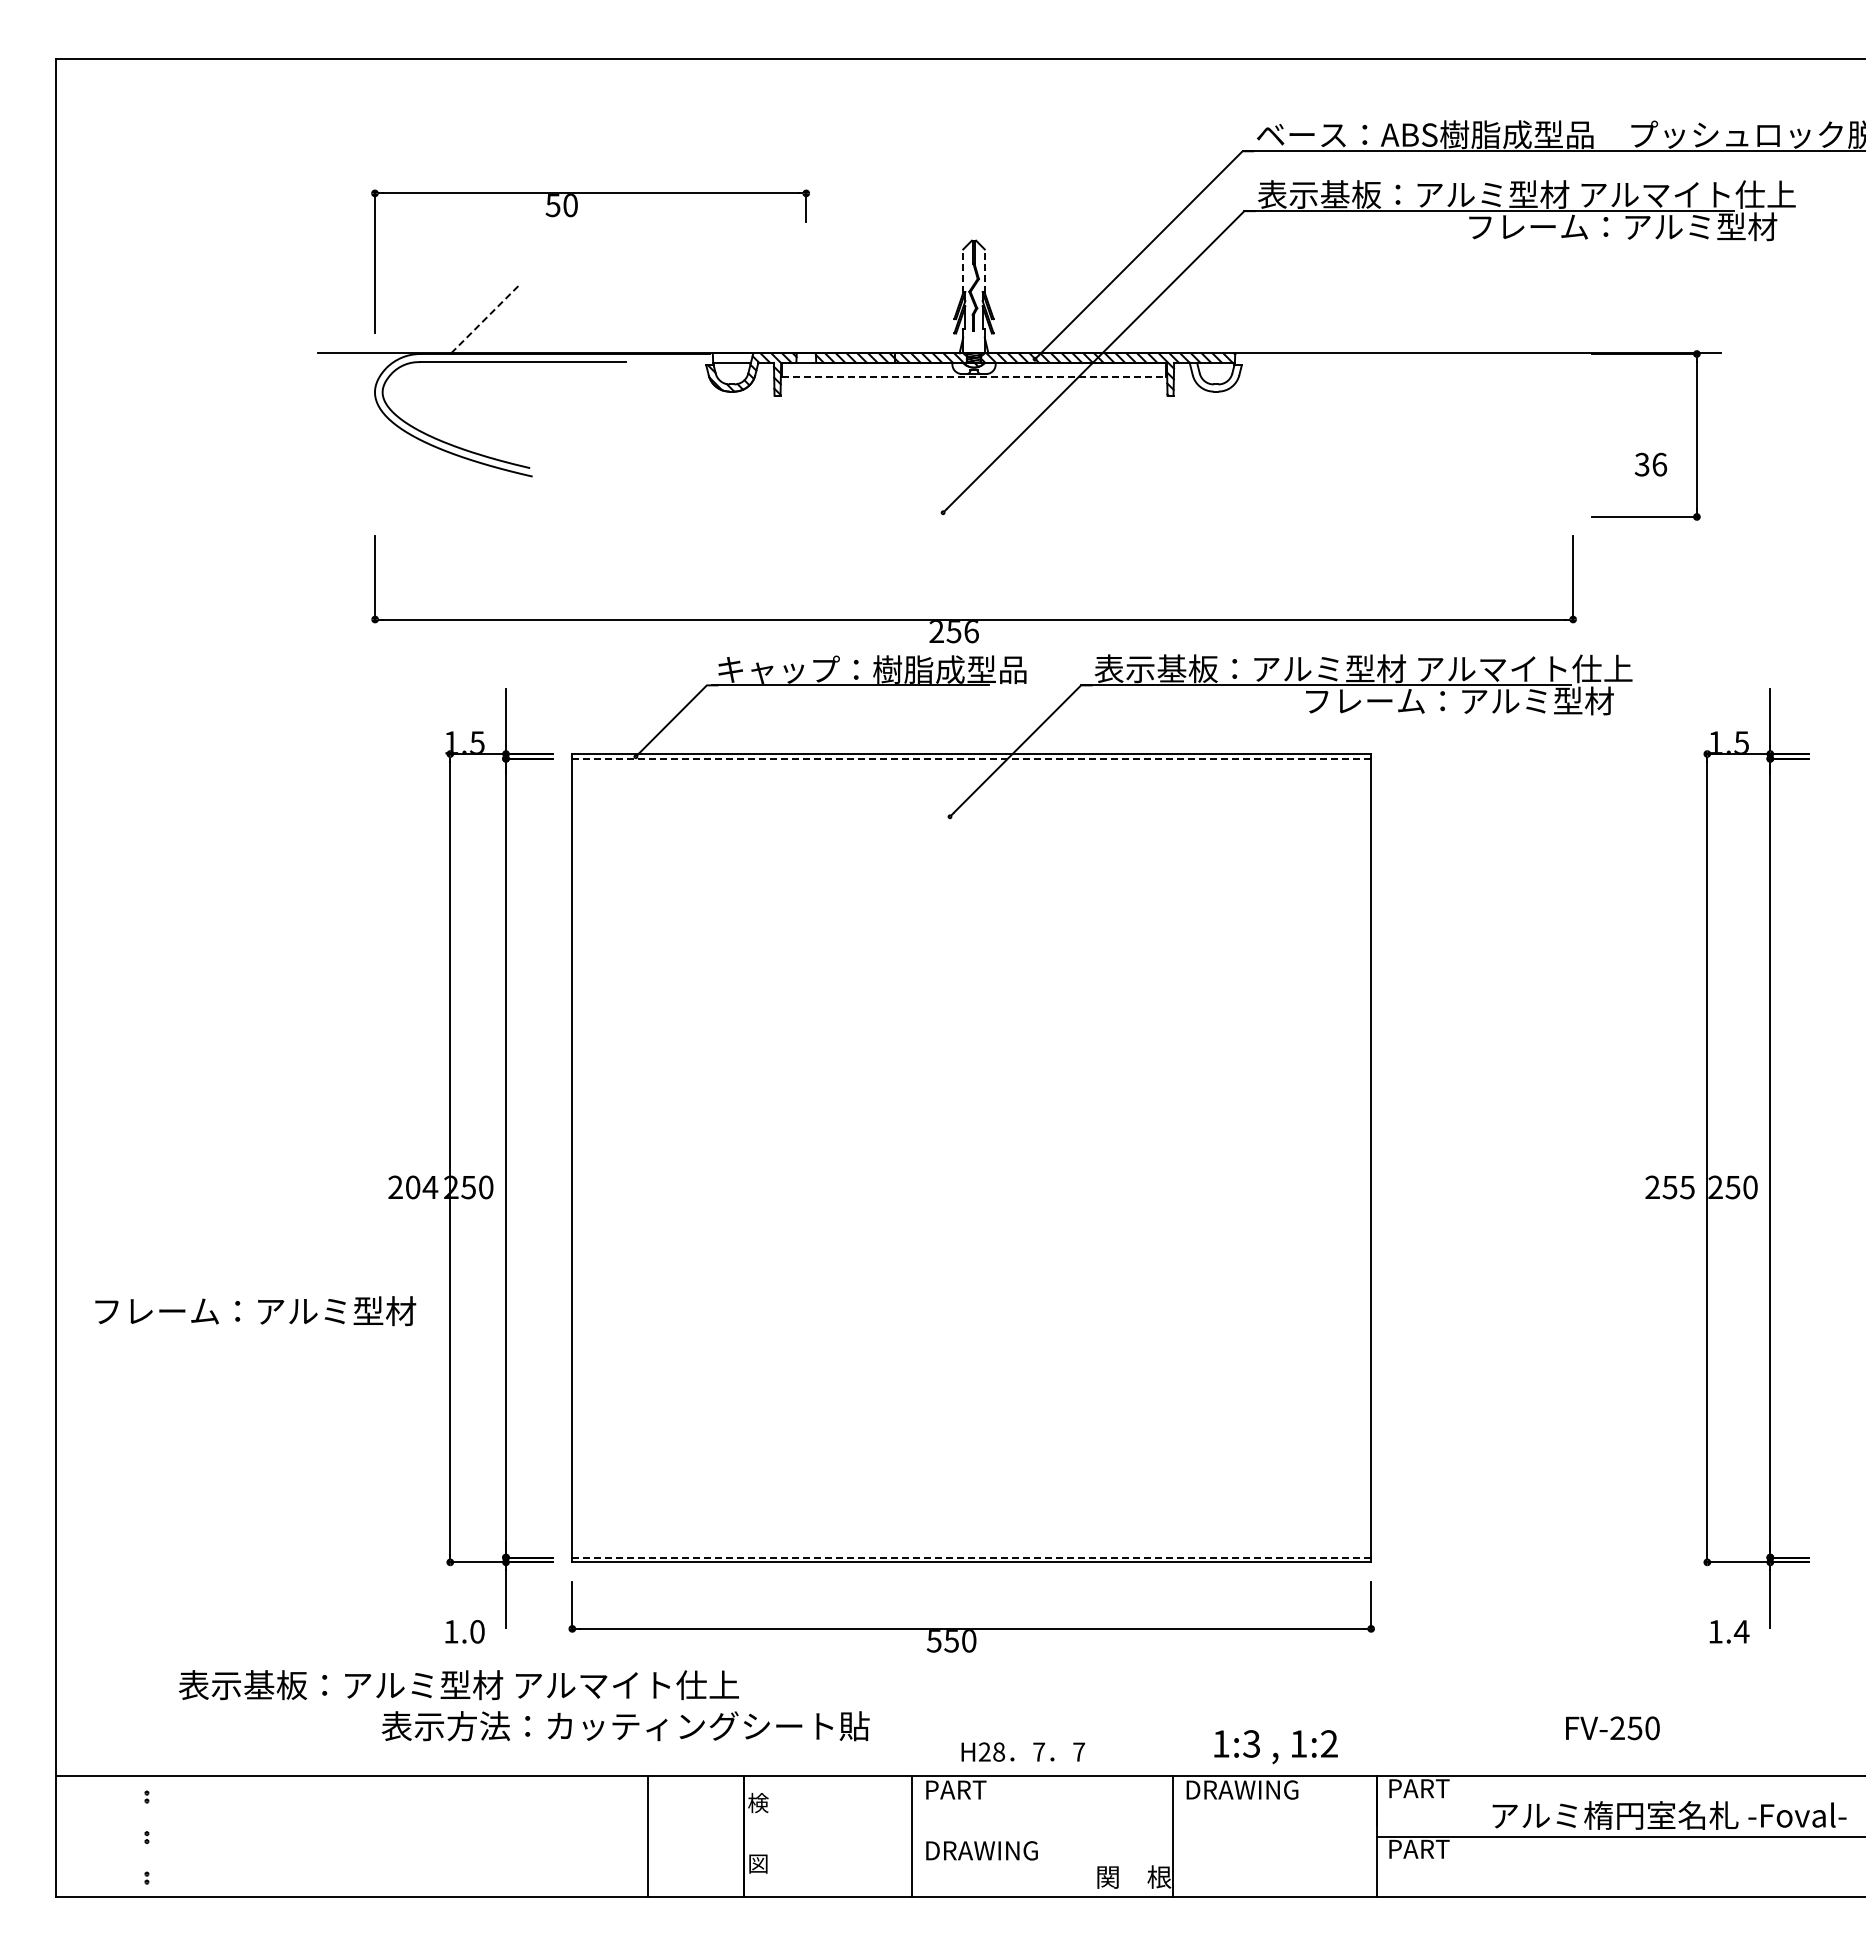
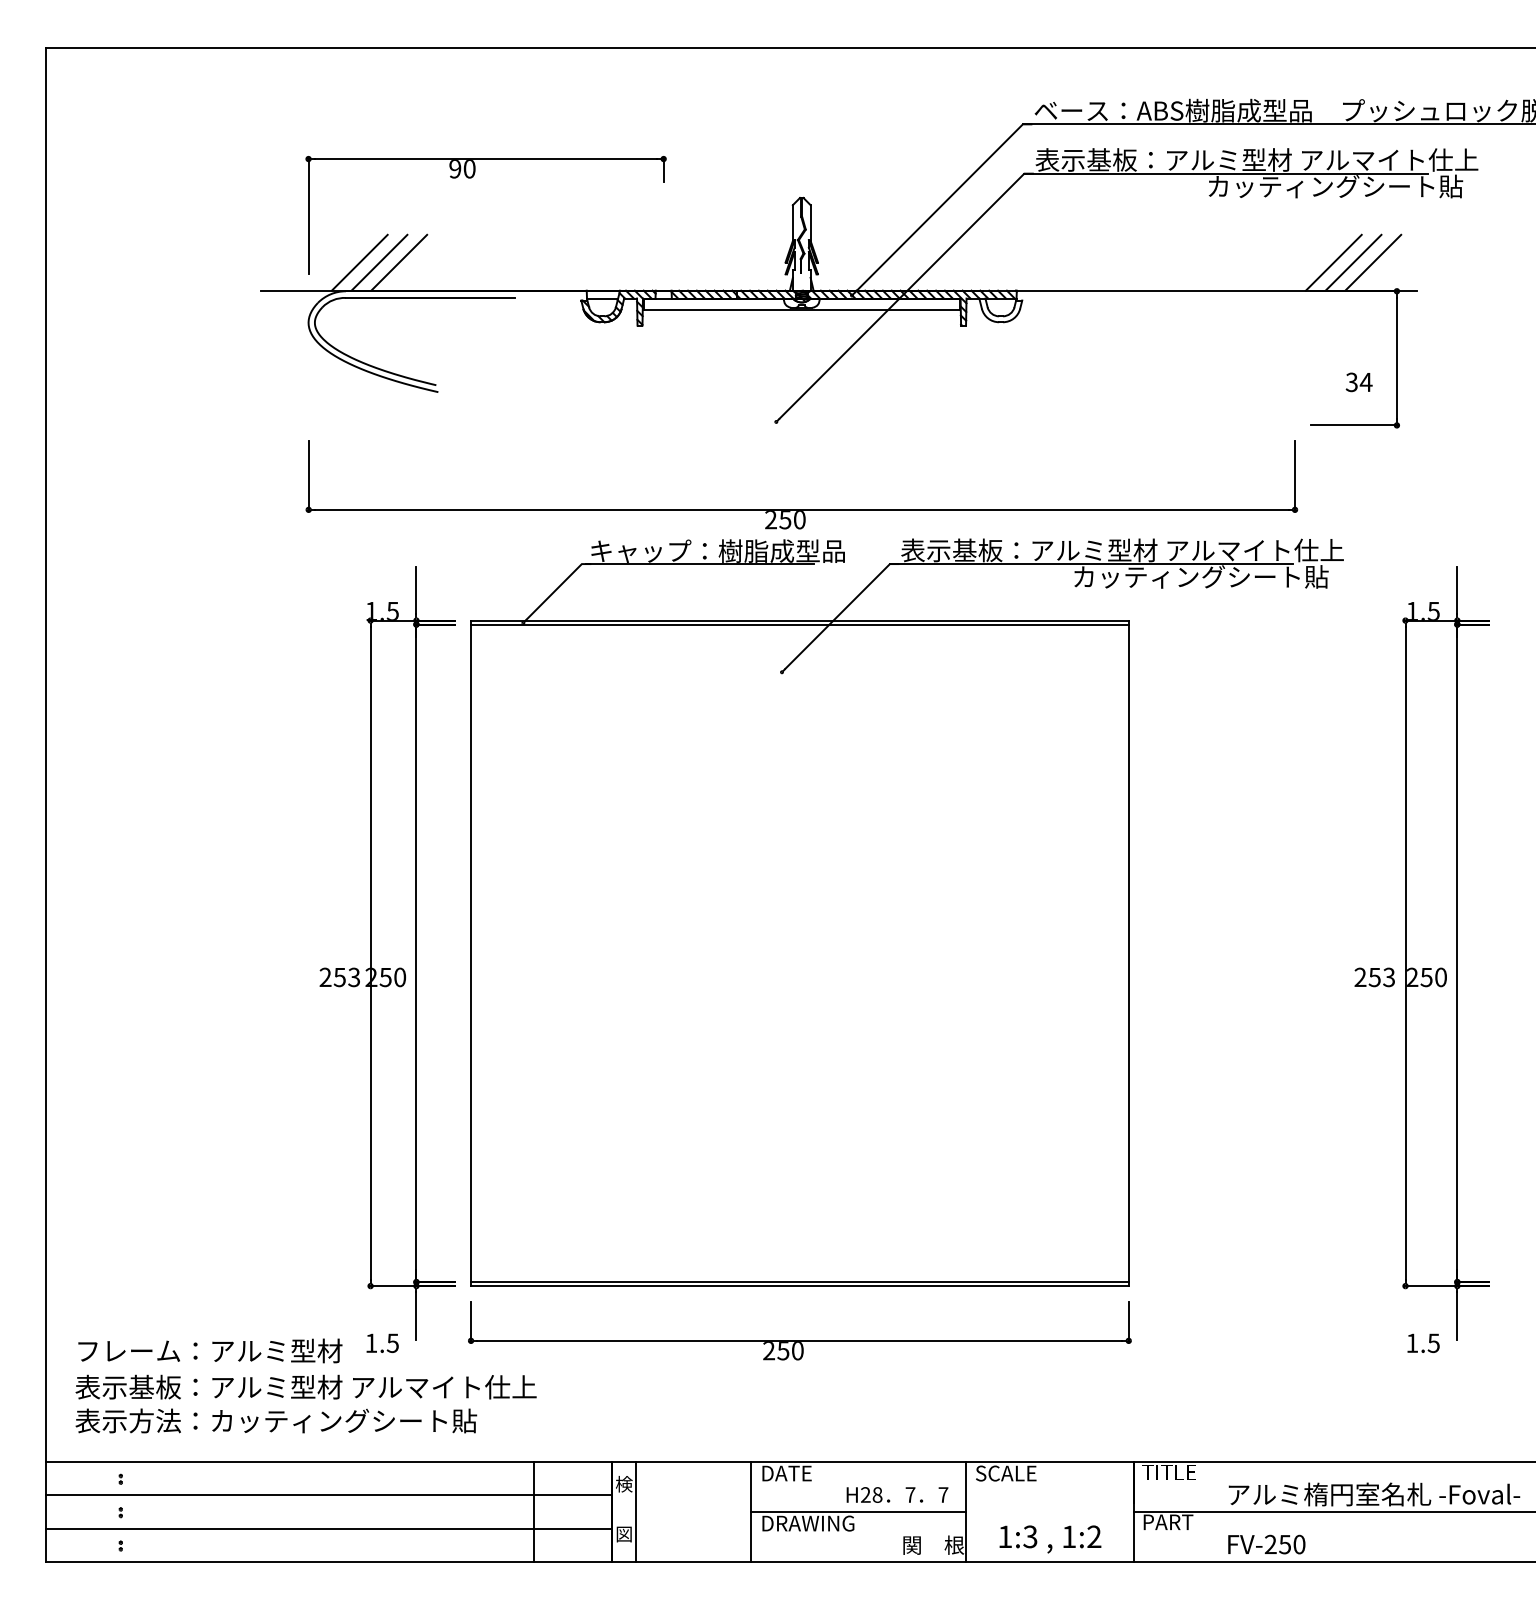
text: (552, 205) -> (454, 169), 50 -> 90
text: (1622, 226) -> (1335, 186), フレーム：アルミ型材 -> カッティングシート貼
line: (963, 271) -> (793, 223), dashed -> solid
line: (984, 271) -> (810, 223), dashed -> solid
line: (437, 319) -> (360, 262), added
line: (461, 319) -> (379, 262), added
line: (485, 319) -> (399, 262), dashed -> solid
line: (1620, 319) -> (1334, 262), added
line: (1644, 319) -> (1353, 262), added
line: (1668, 319) -> (1373, 262), added
line: (974, 377) -> (802, 310), dashed -> solid
text: (1659, 464) -> (1366, 382), 36 -> 34
text: (971, 632) -> (799, 520), 256 -> 250
text: (1459, 700) -> (1201, 576), フレーム：アルミ型材 -> カッティングシート貼
line: (972, 758) -> (800, 624), dashed -> solid
text: (1687, 1186) -> (1389, 976), 255 -> 253
text: (421, 1187) -> (346, 977), 204 -> 253
text: (255, 1311) -> (210, 1351), moved
line: (972, 1557) -> (800, 1282), dashed -> solid
text: (477, 1631) -> (392, 1343), 1.0 -> 1.5
text: (1741, 1631) -> (1433, 1343), 1.4 -> 1.5
text: (933, 1641) -> (768, 1351), 550 -> 250
text: (458, 1685) -> (305, 1387), moved
text: (625, 1726) -> (276, 1421), moved
text: (1612, 1728) -> (1266, 1544), moved
text: (1275, 1747) -> (1049, 1539), moved
text: (1023, 1751) -> (897, 1494), moved
text: (1420, 1788) -> (1169, 1472), PART -> TITLE
text: (957, 1789) -> (788, 1473), PART -> DATE
text: (1241, 1789) -> (1021, 1473), DRAWING -> SCALE
line: (400, 1816) -> (329, 1495), added
line: (772, 1836) -> (635, 1511), added
line: (1042, 1836) -> (858, 1511), added
line: (400, 1856) -> (329, 1528), added

